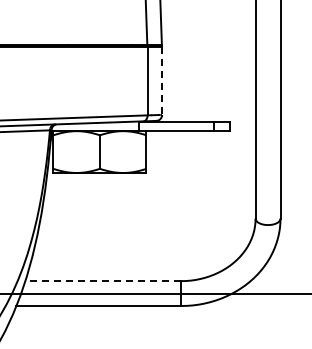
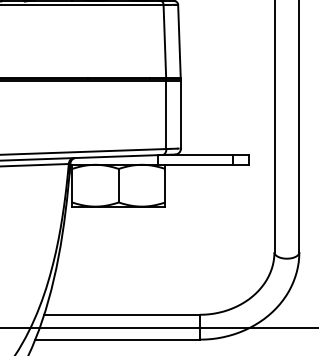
line: (161, 80) -> (180, 114), dashed -> solid
line: (103, 280) -> (122, 314), dashed -> solid

